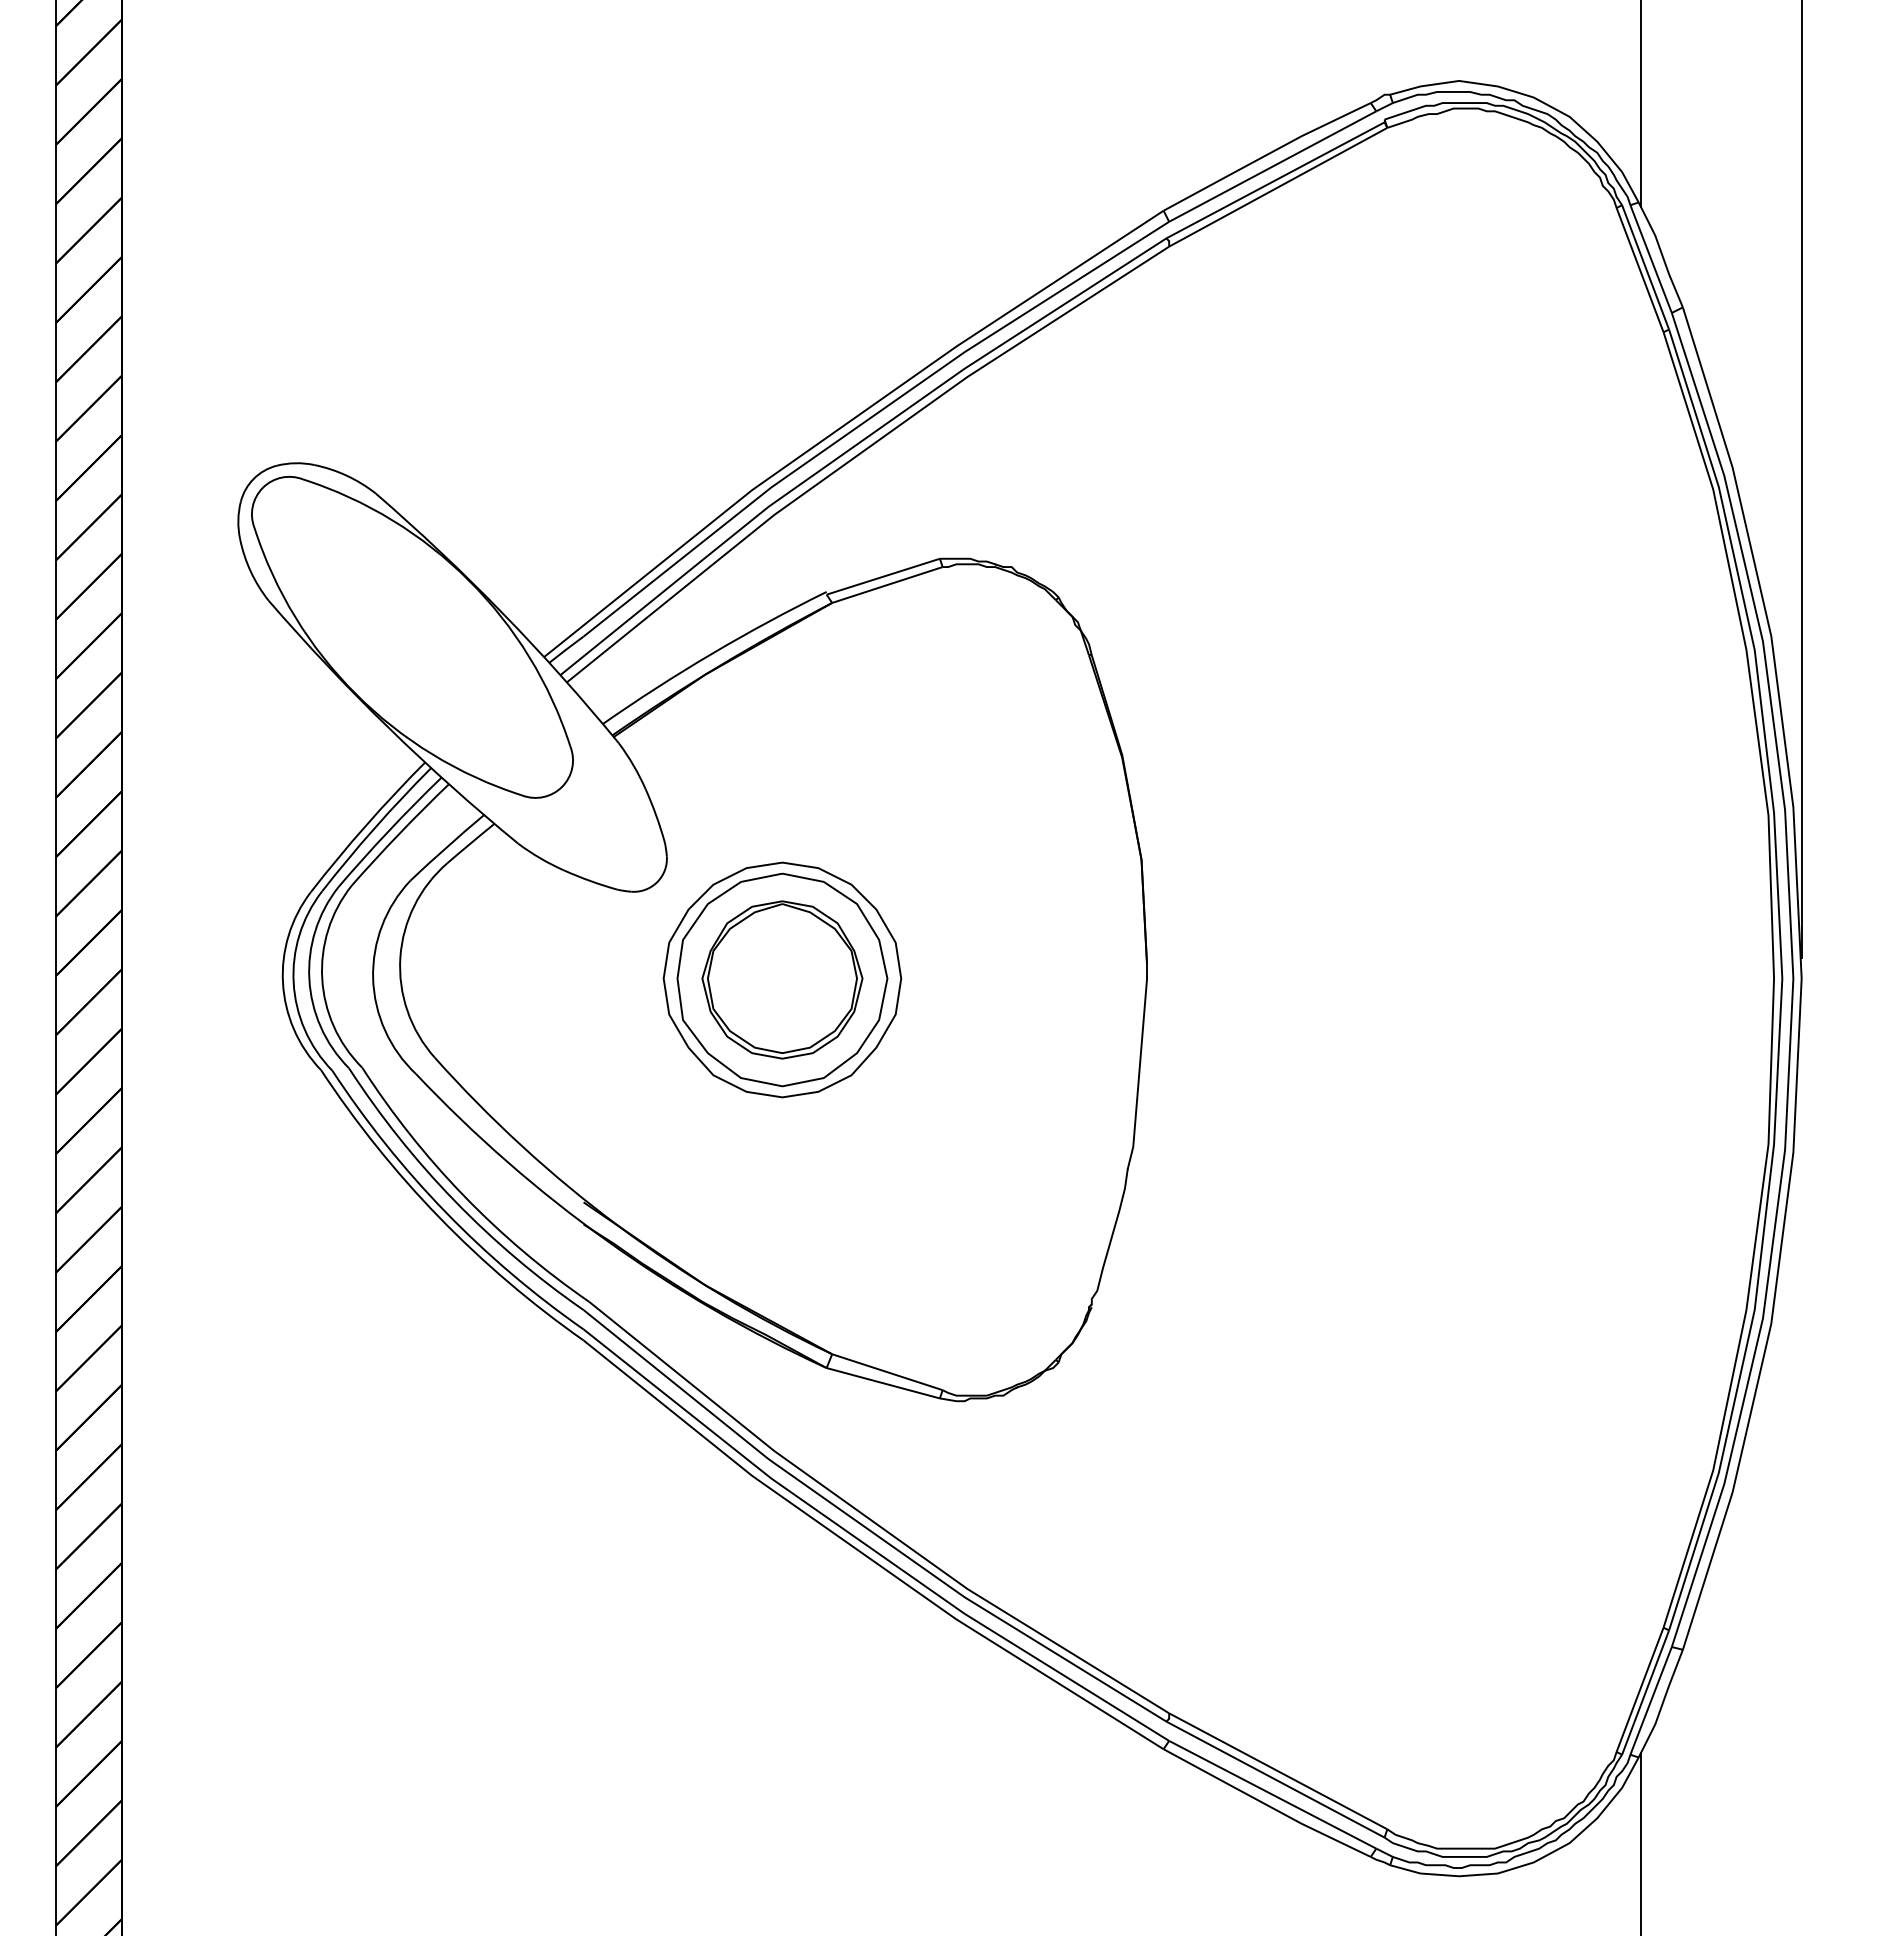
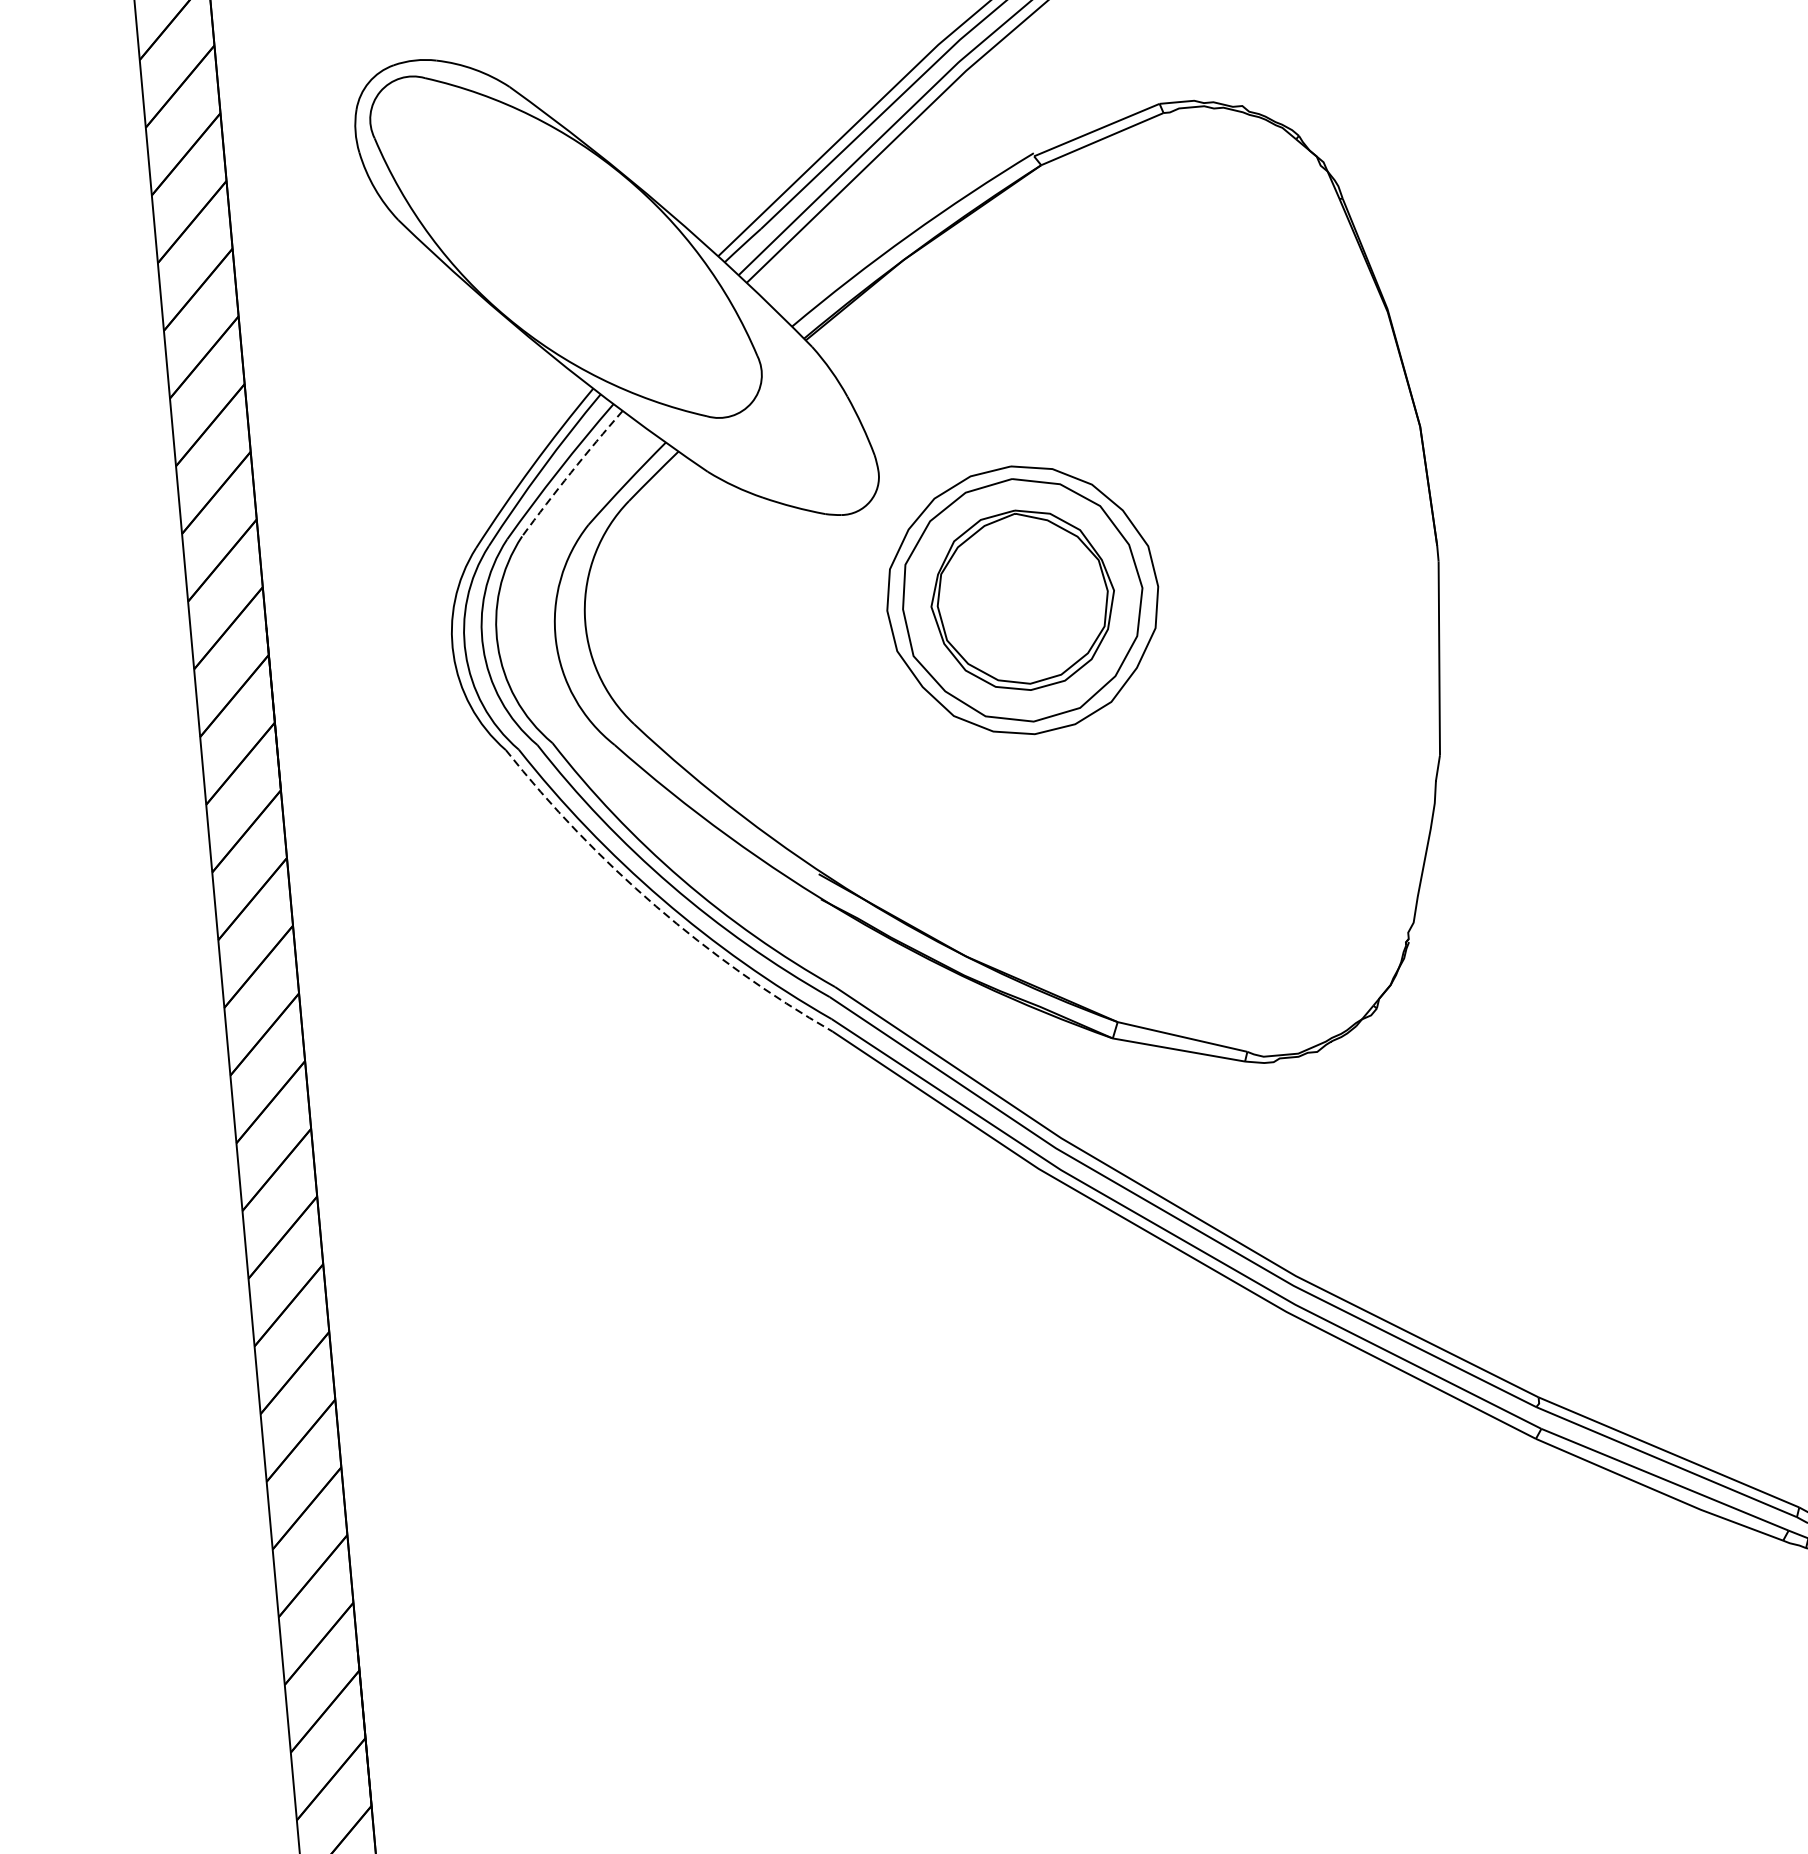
arc: (399, 833) -> (571, 472), solid -> dashed
arc: (439, 1217) -> (655, 906), solid -> dashed

